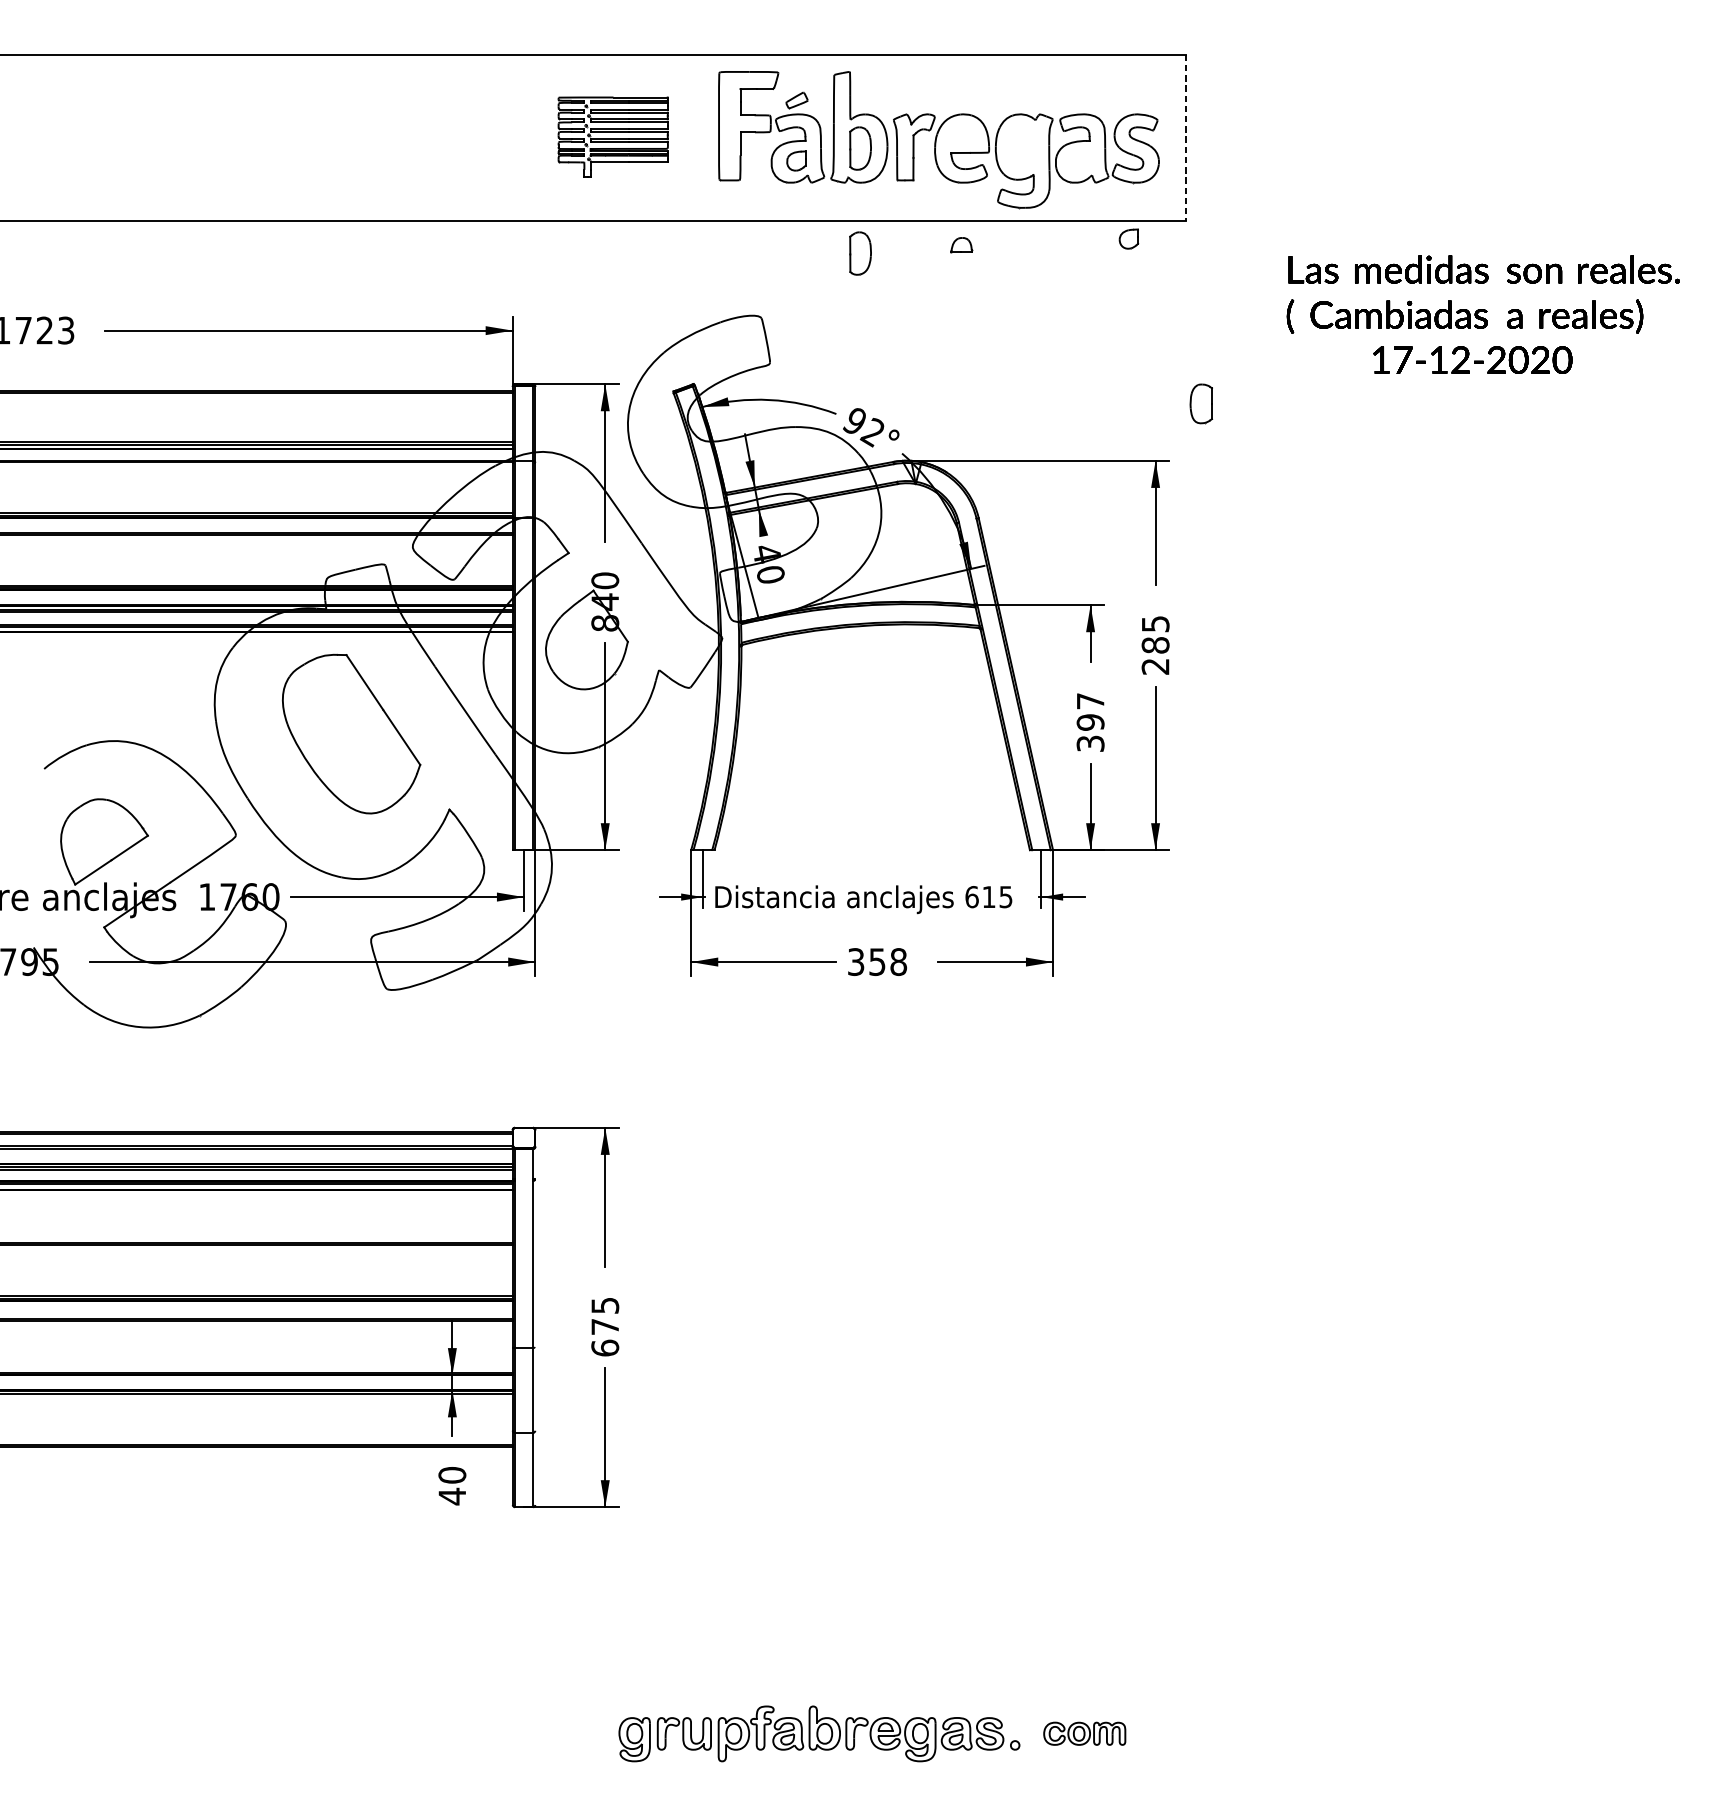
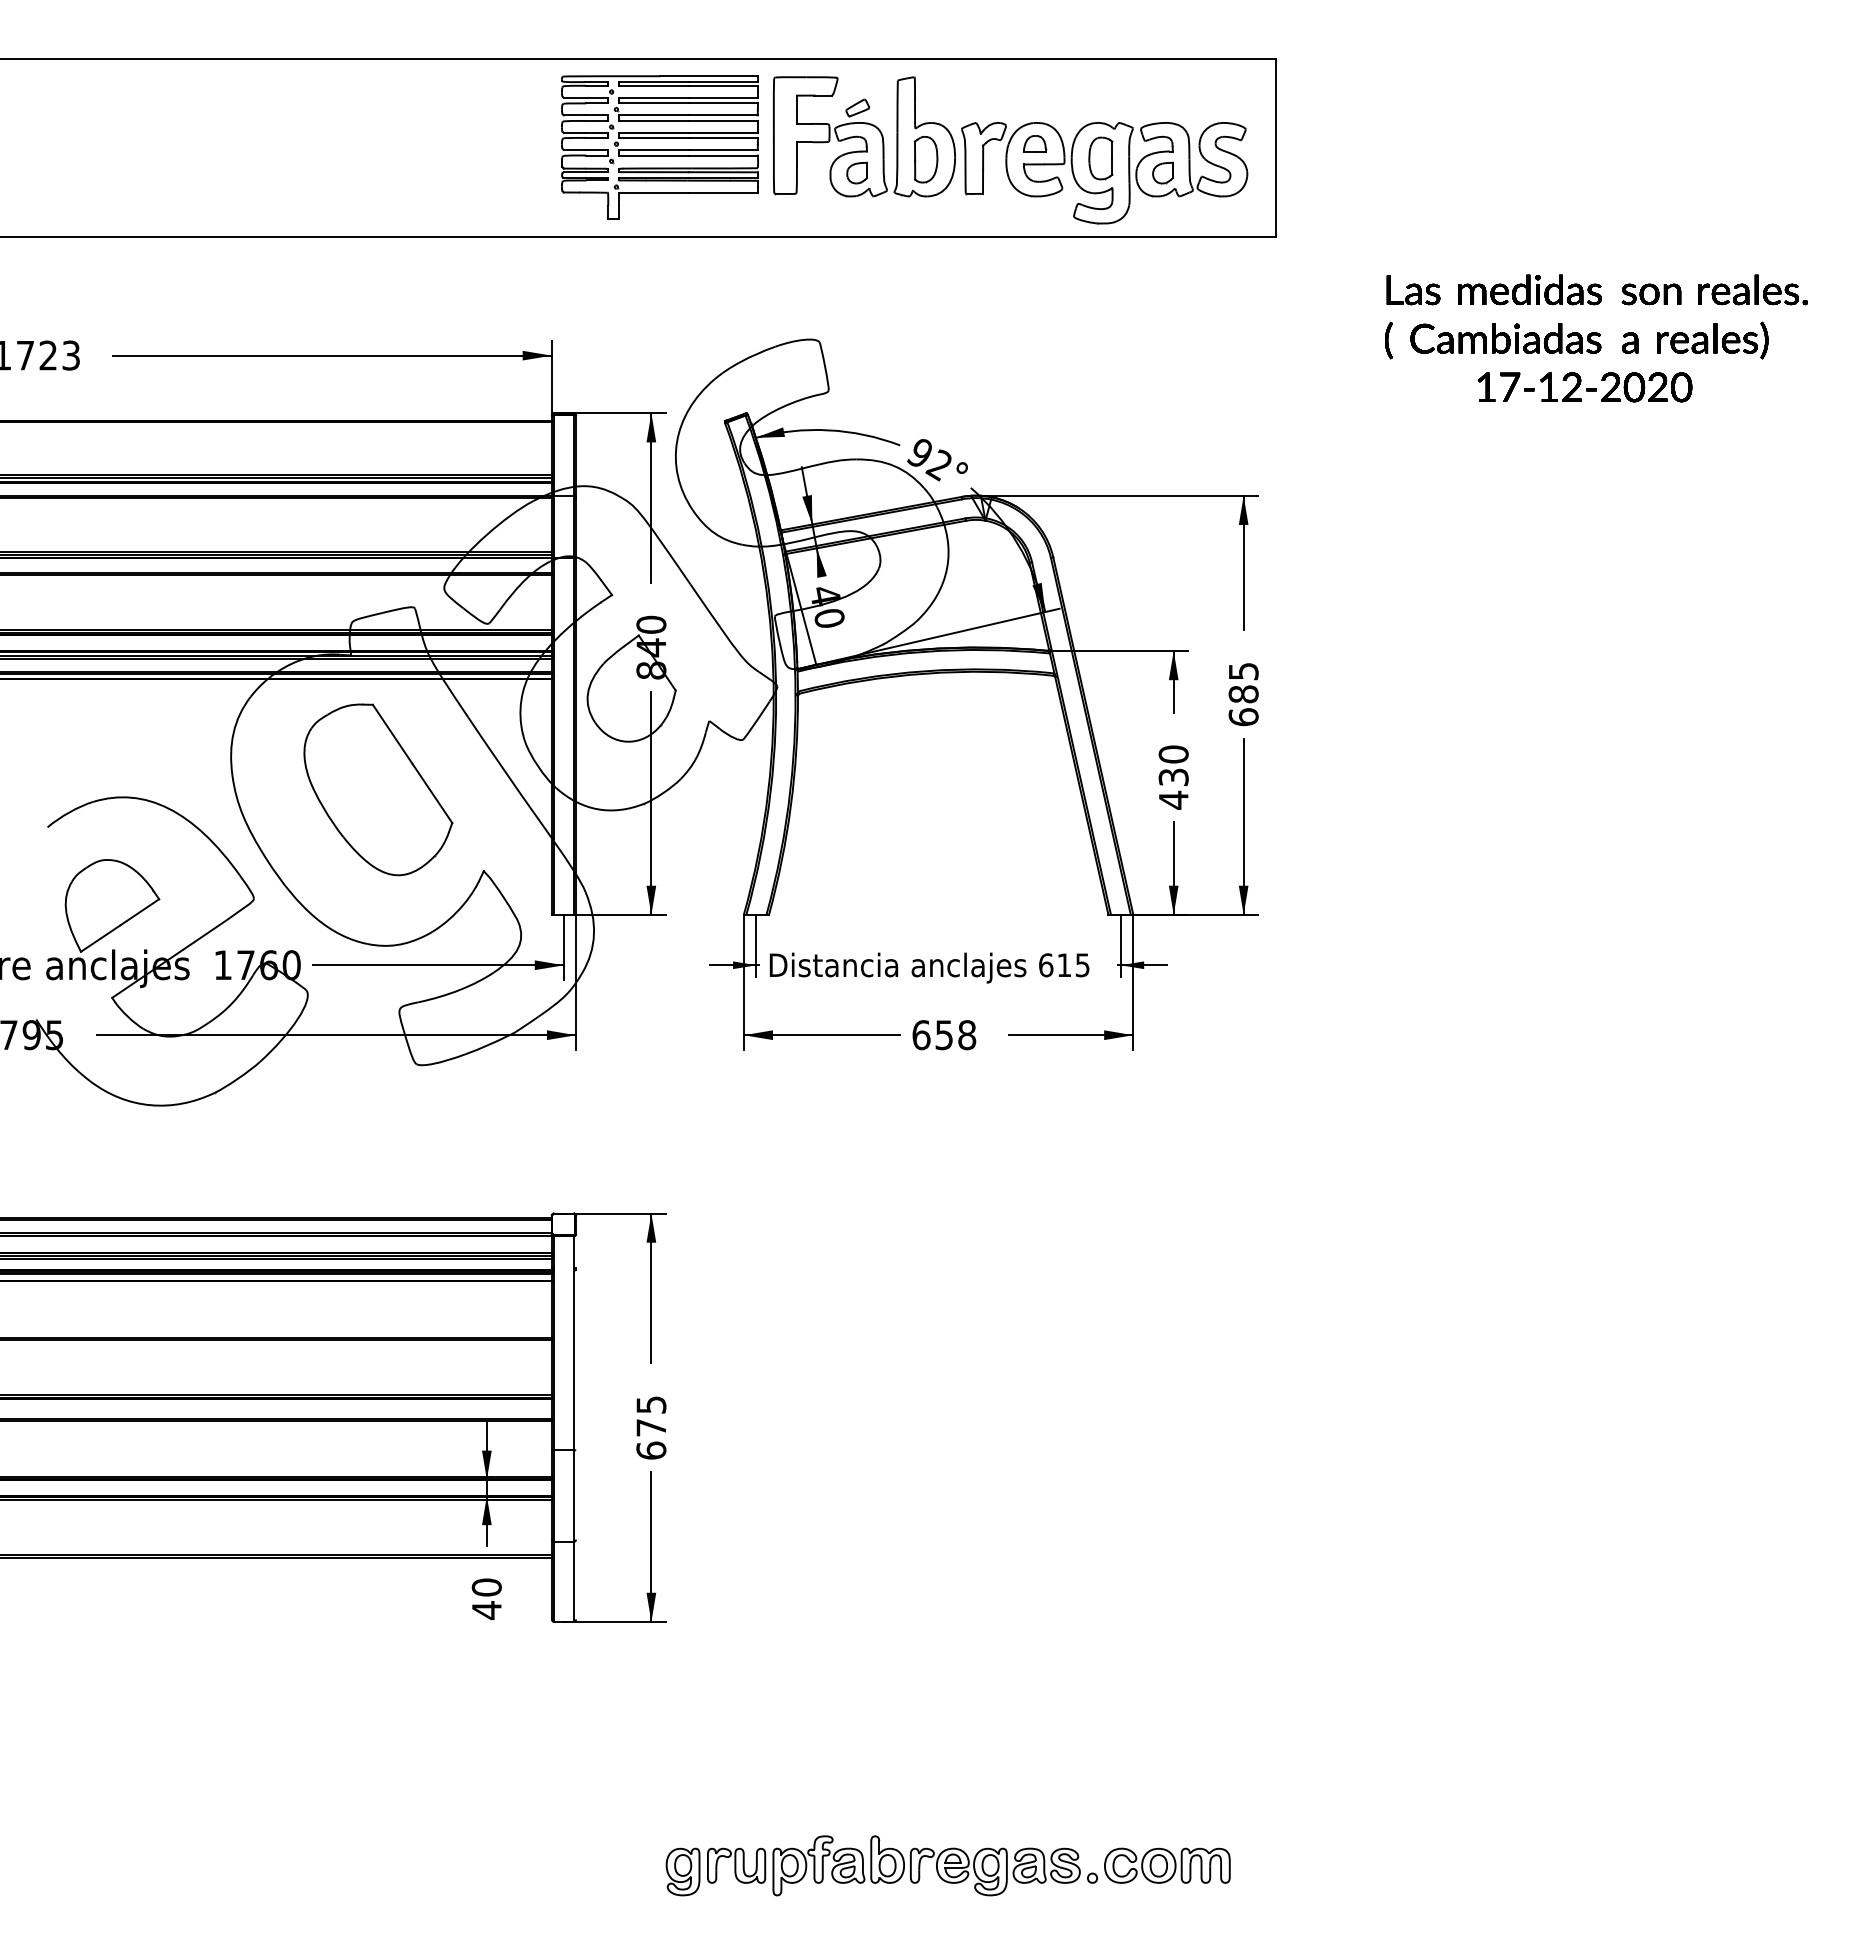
part: (612, 137) -> (659, 147), size x1.67
line: (1186, 138) -> (1276, 148), dashed -> solid
part: (1128, 238) -> (1162, 172), moved
part: (962, 245) -> (1035, 143), moved
part: (860, 253) -> (926, 272), removed
part: (1200, 403) -> (1100, 158), moved
text: (1155, 666) -> (1243, 717), 285 -> 685
text: (1090, 722) -> (1173, 777), 397 -> 430
text: (856, 962) -> (921, 1035), 358 -> 658
part: (1084, 1733) -> (1167, 1865), size x1.43

